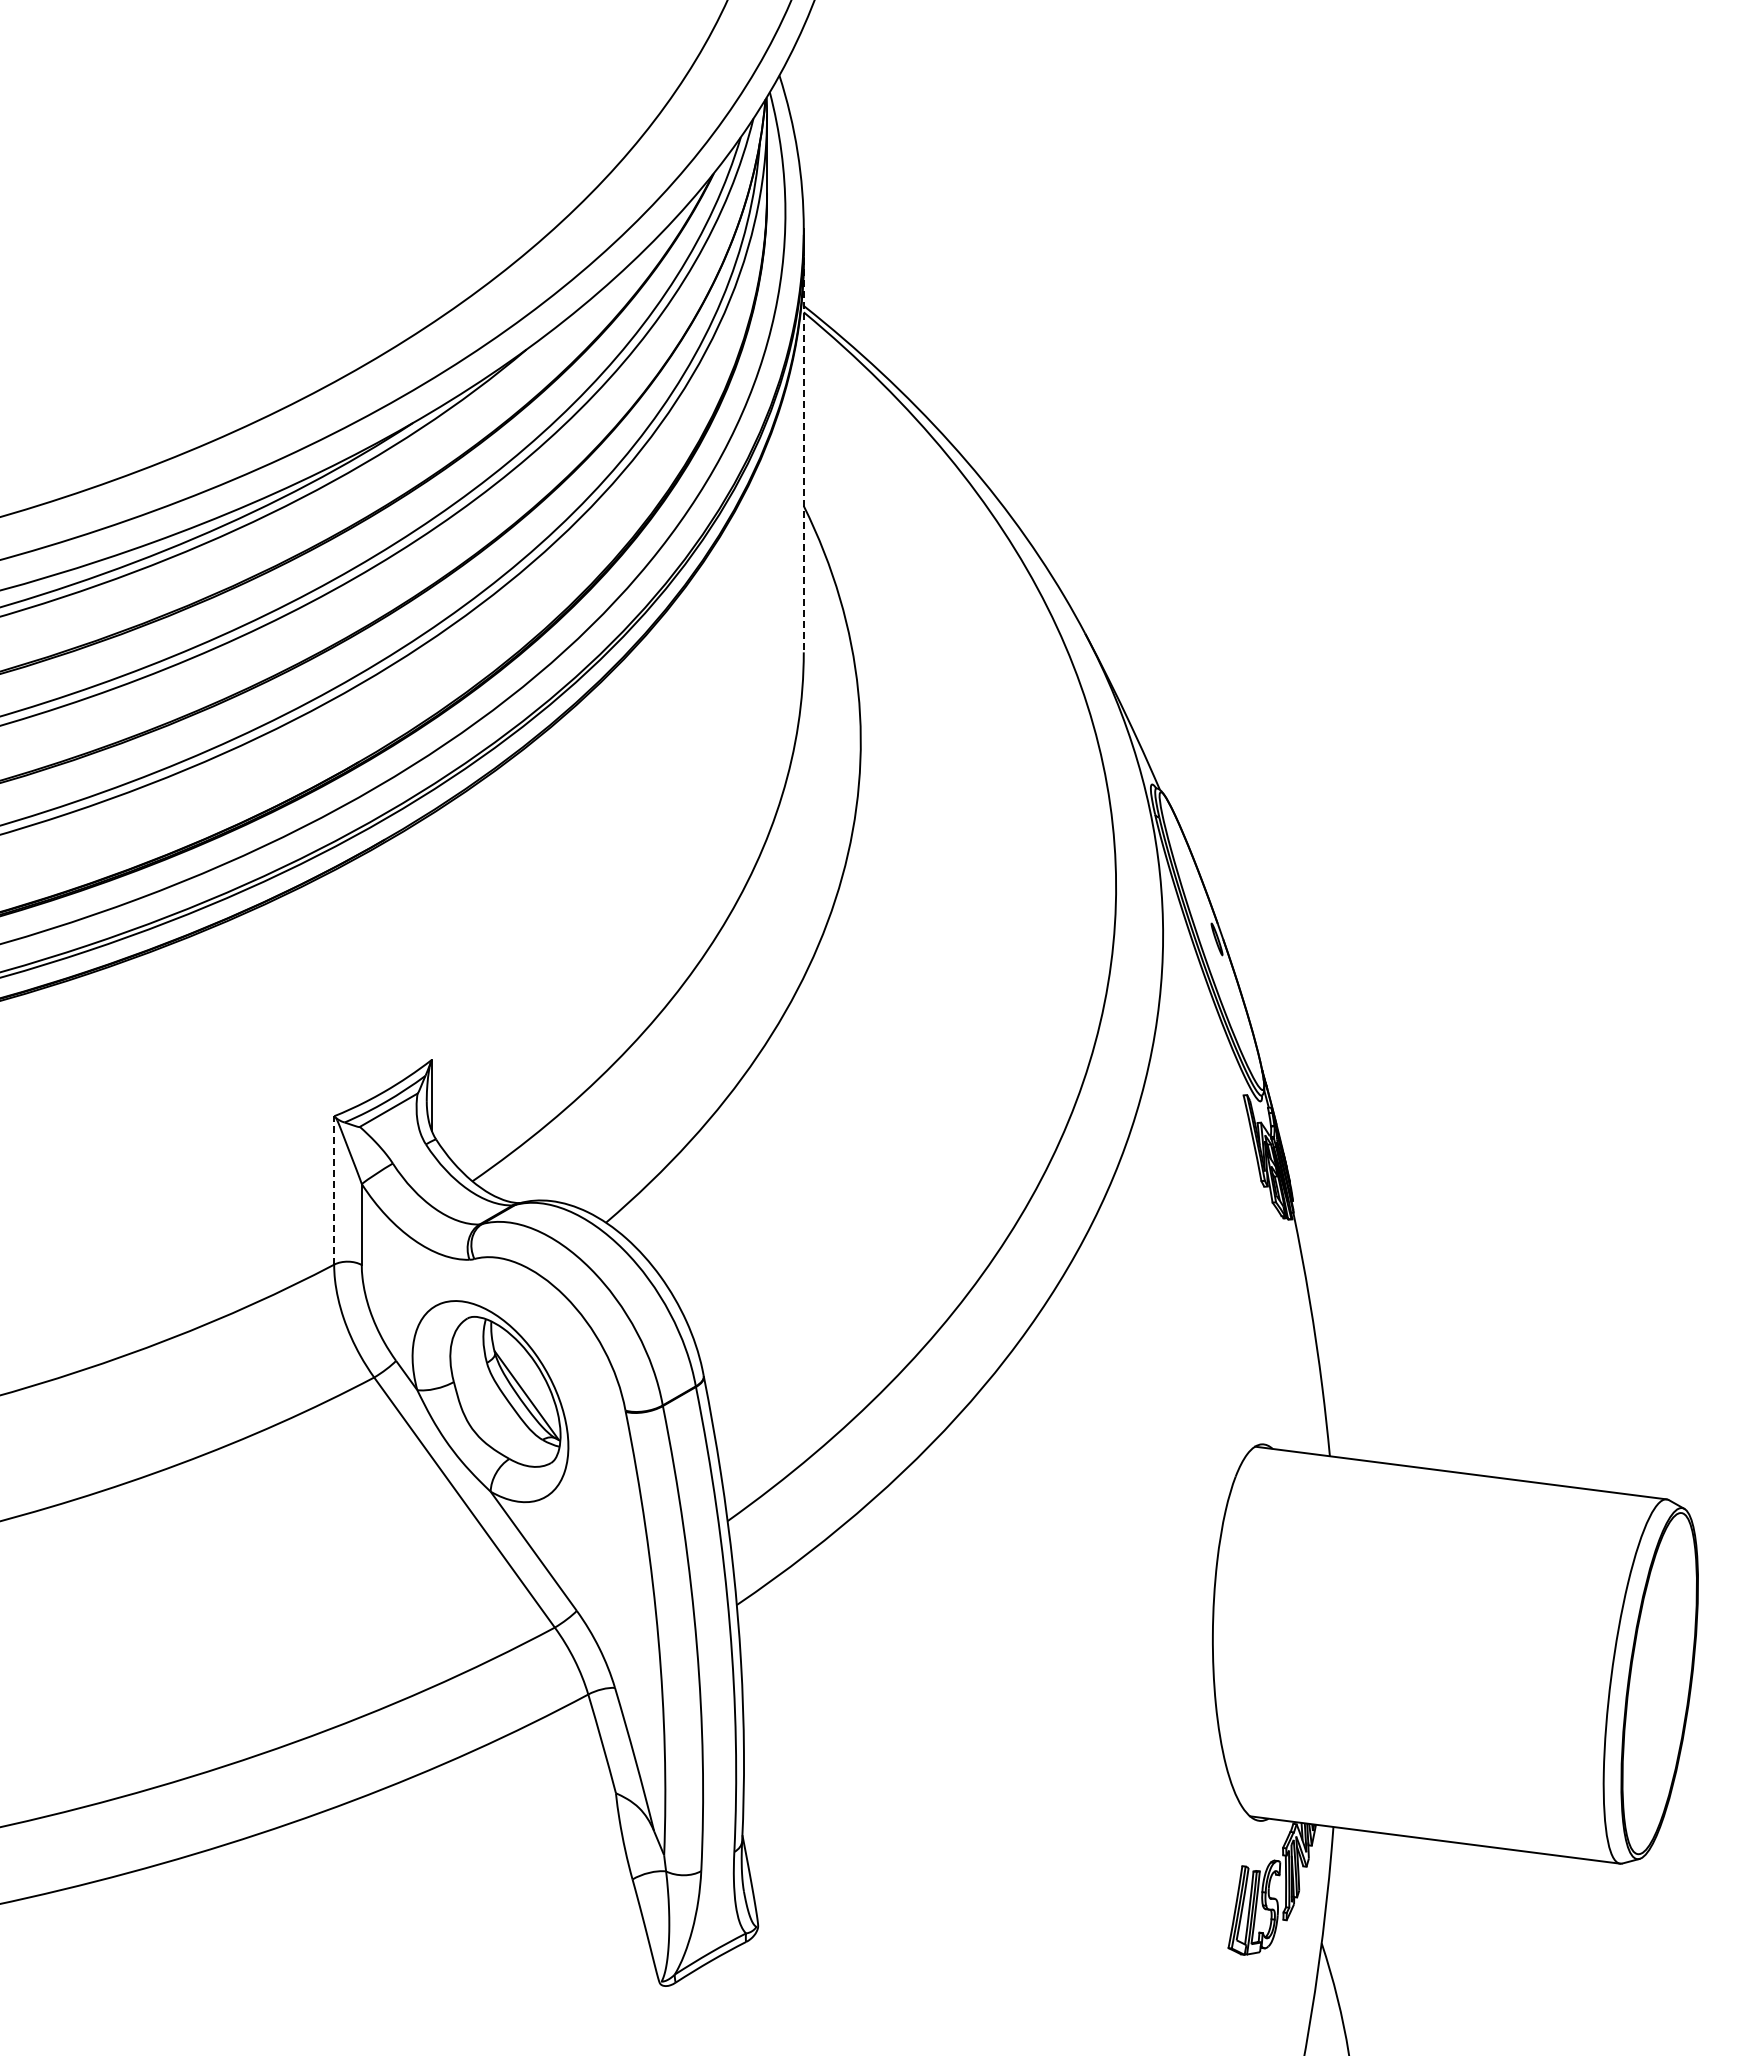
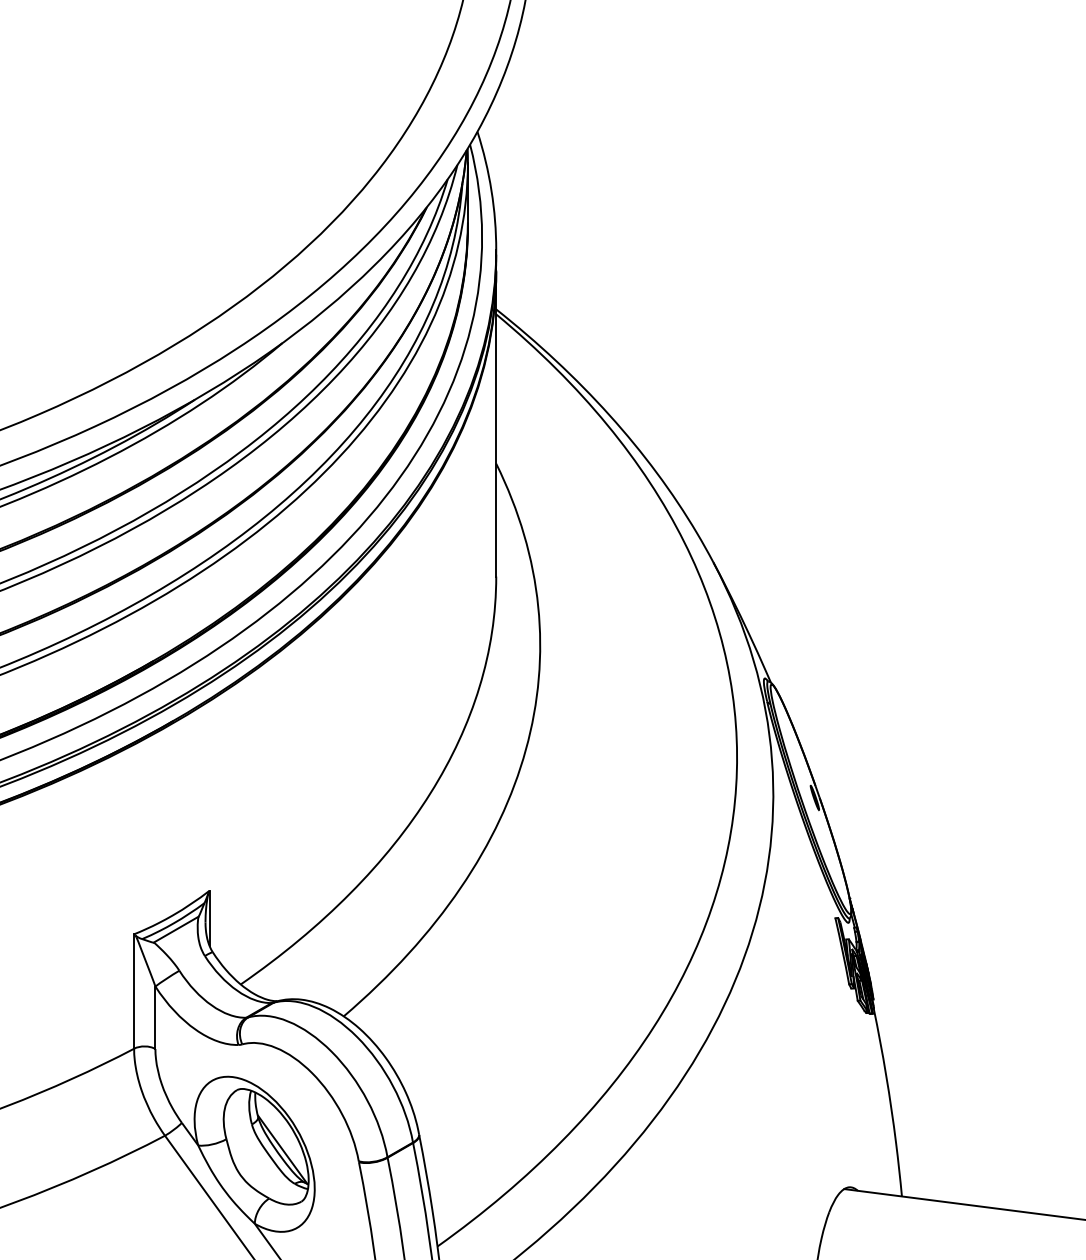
line: (803, 455) -> (496, 424), dashed -> solid
line: (334, 1189) -> (134, 990), dashed -> solid

